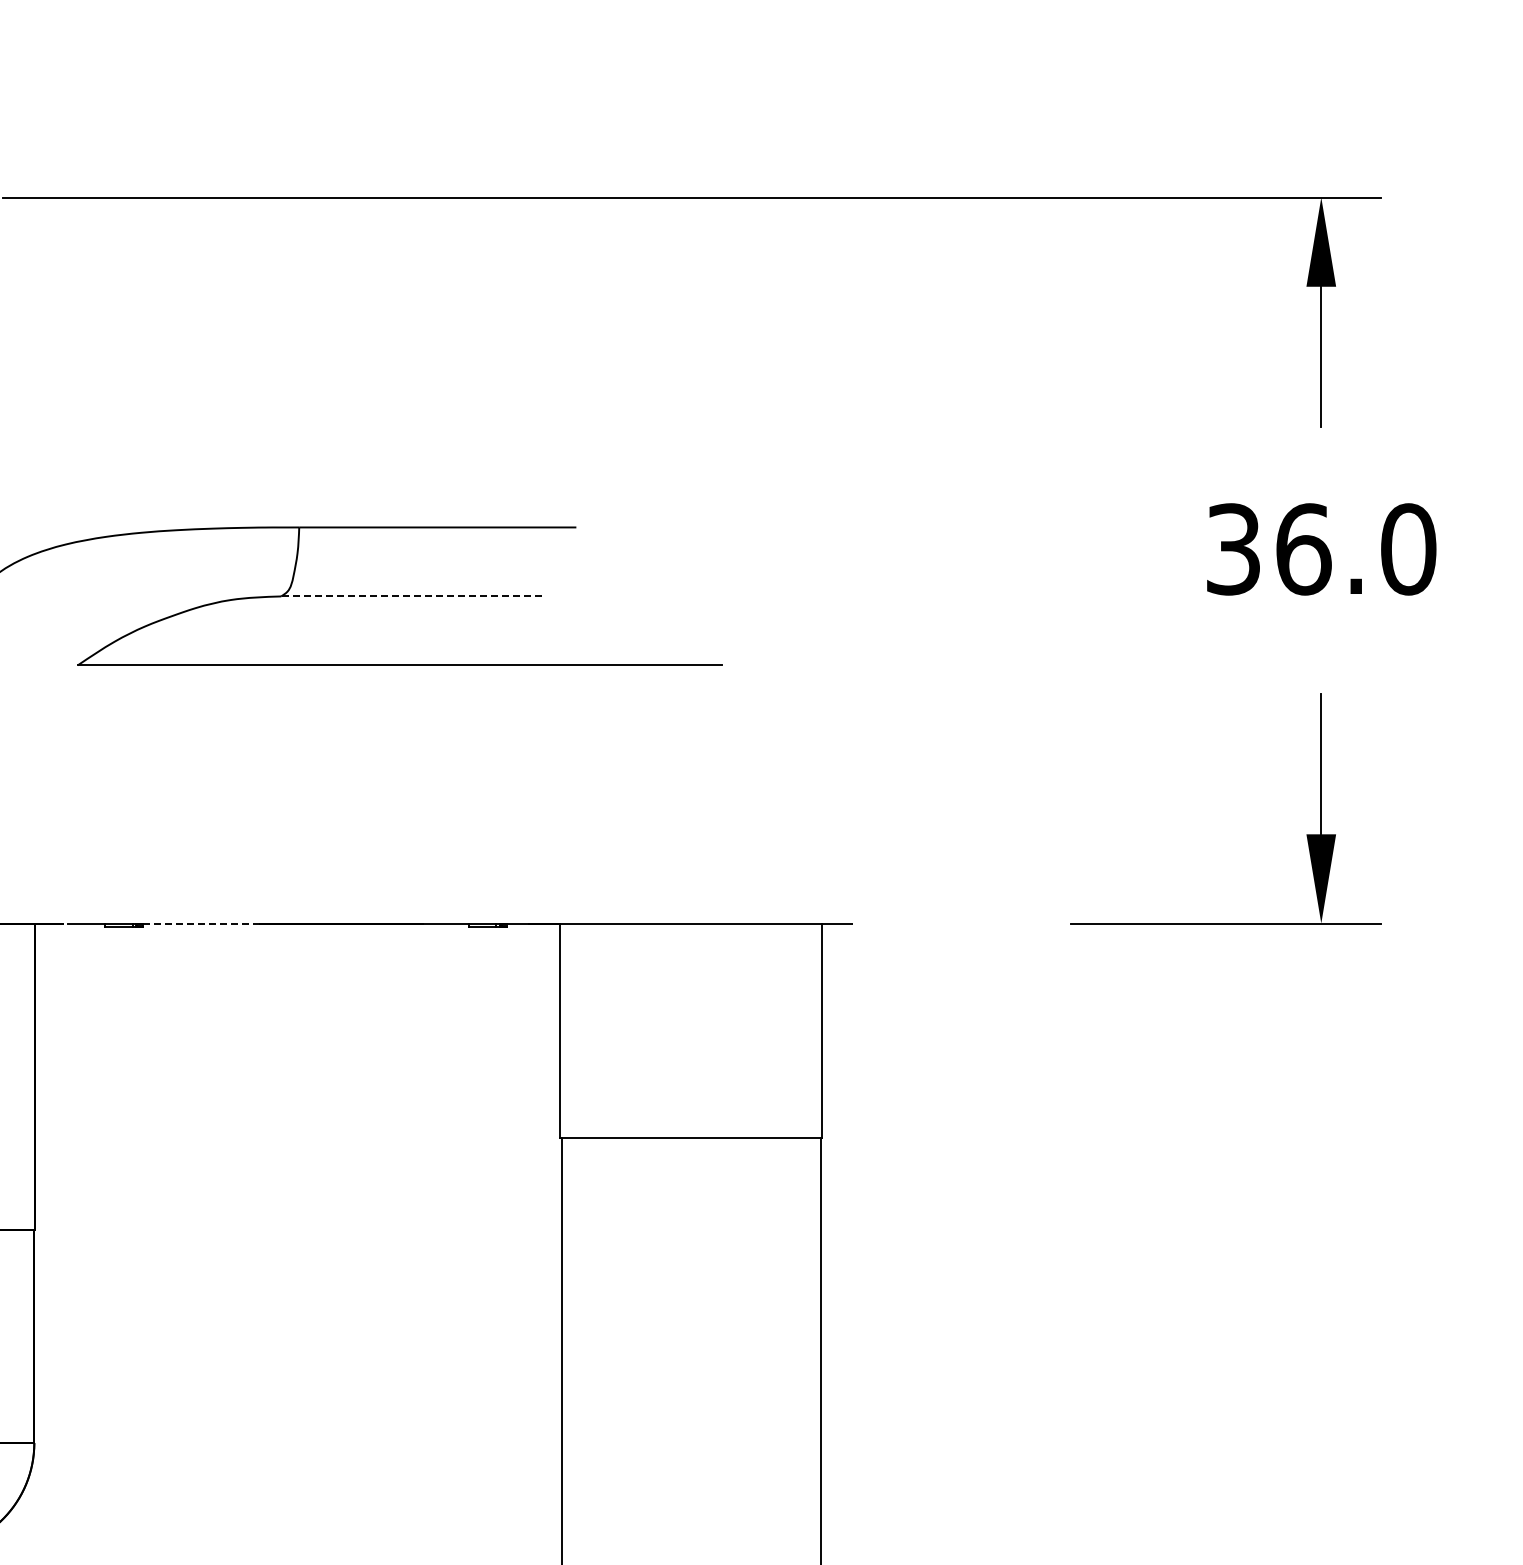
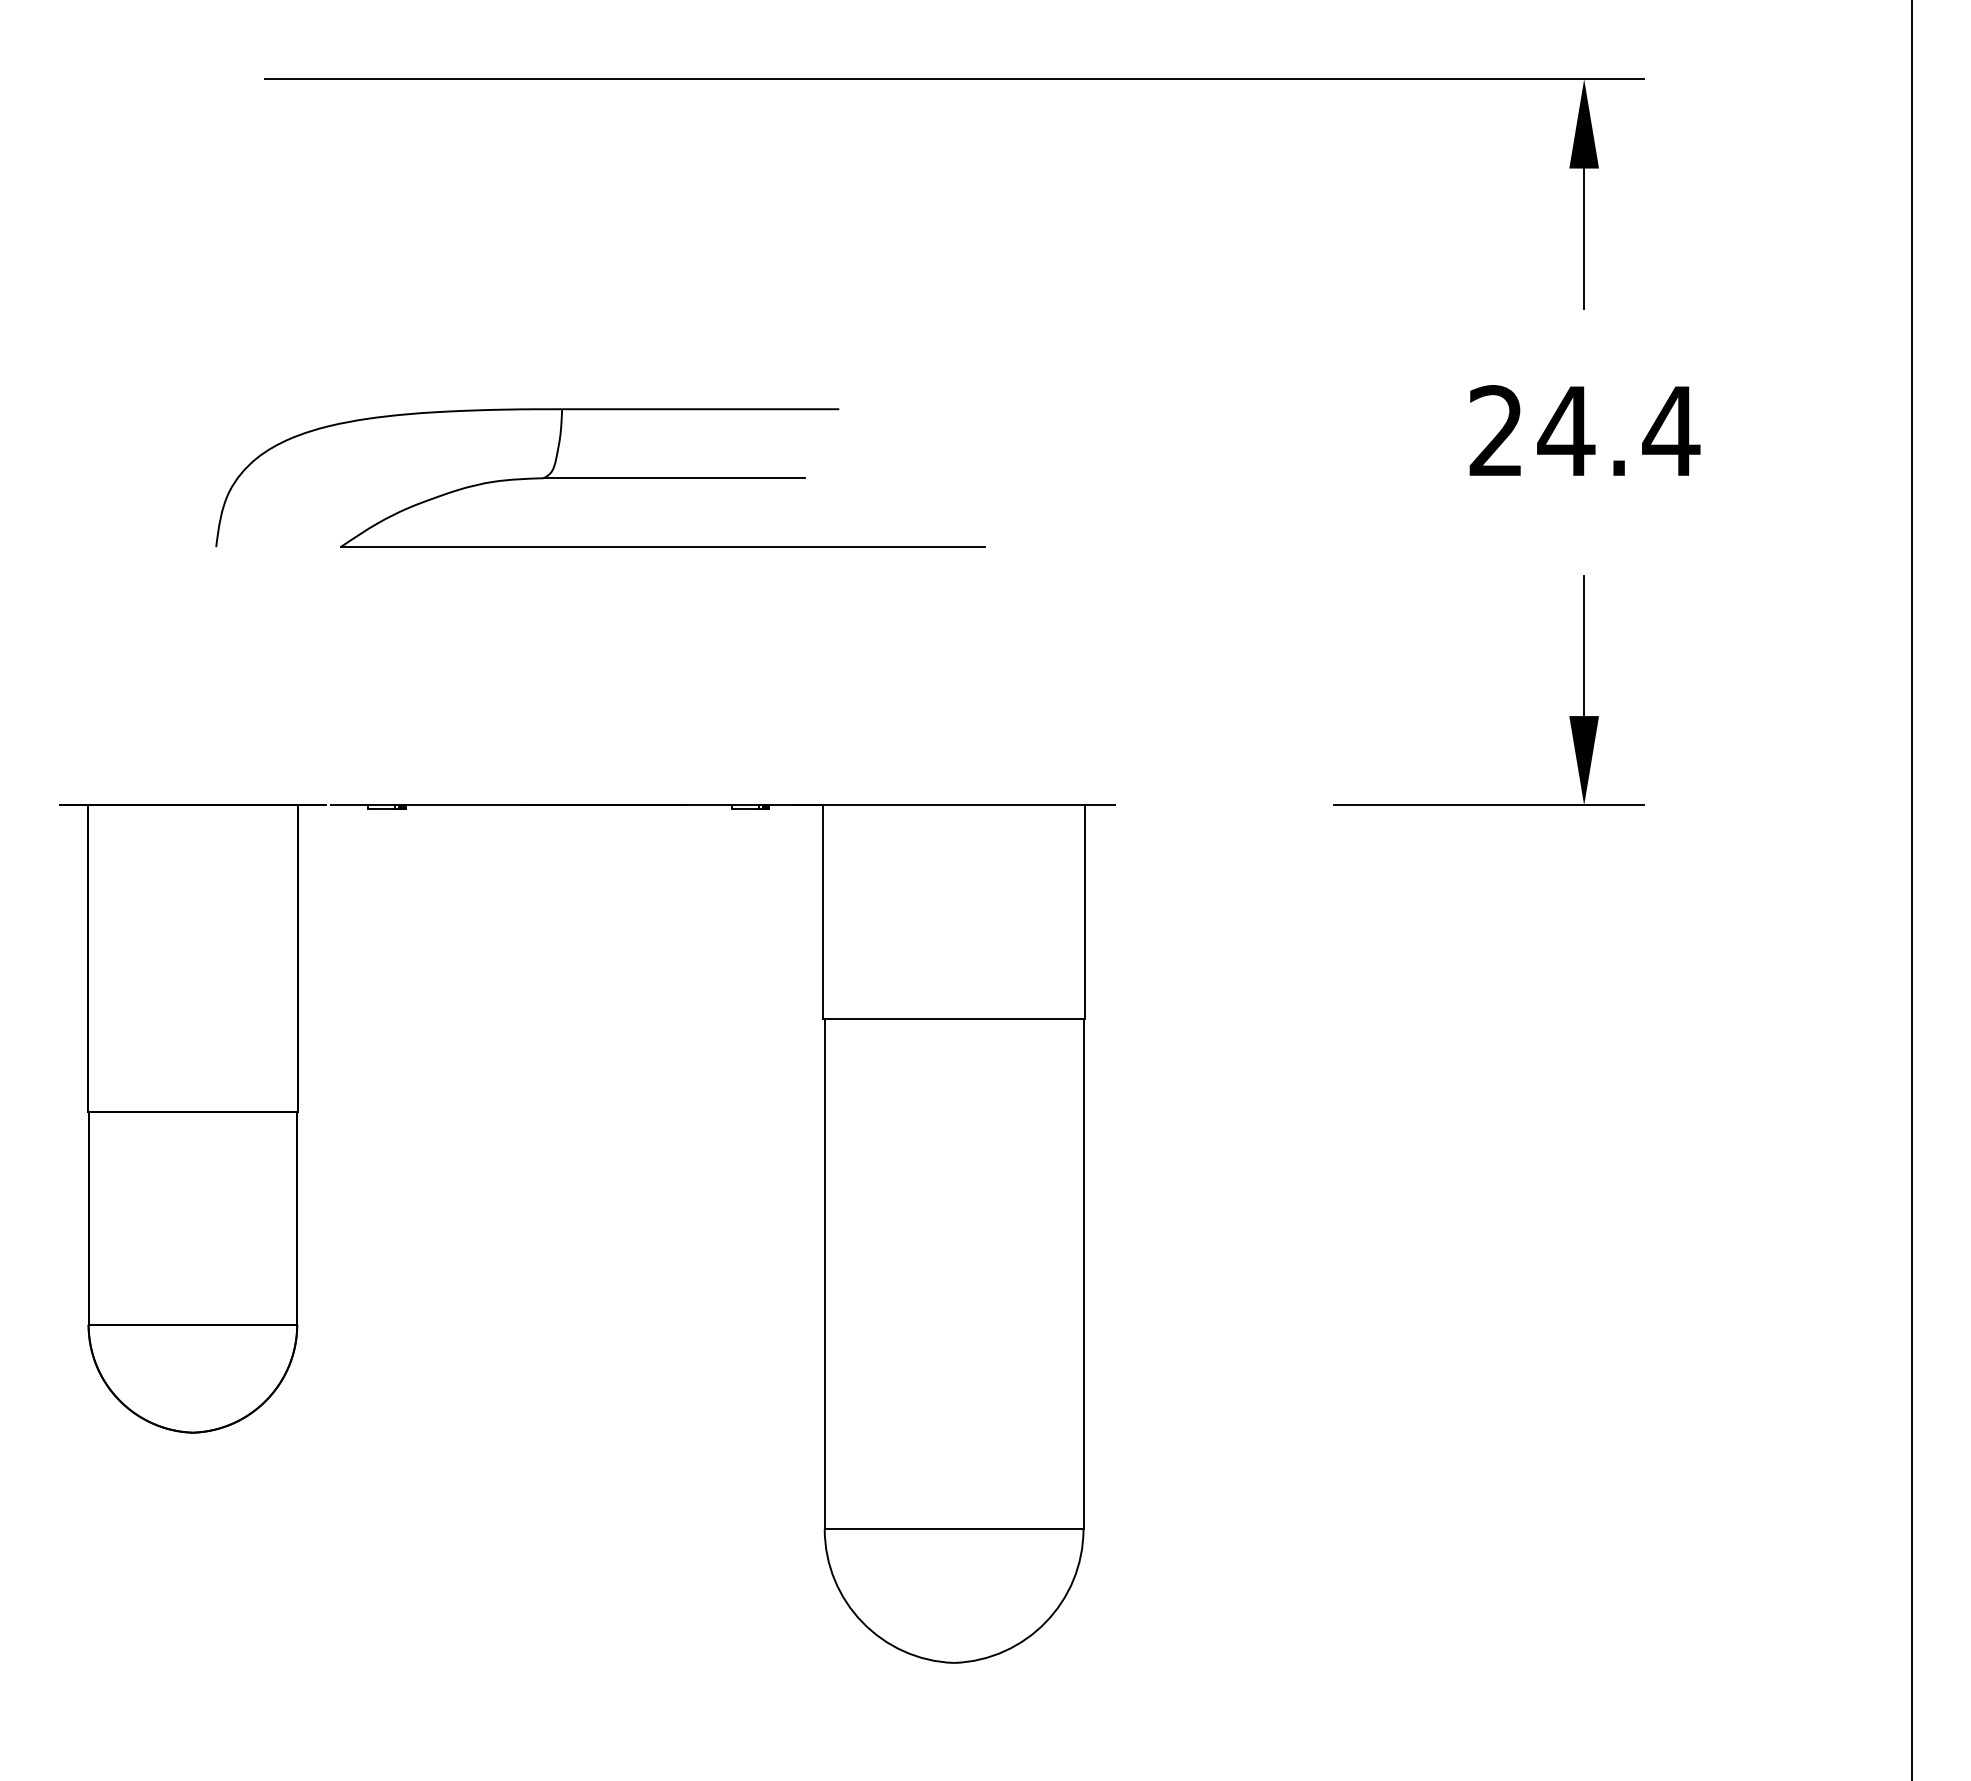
text: (1321, 549) -> (1584, 431), 36.0 -> 24.4
line: (411, 596) -> (674, 478), dashed -> solid
line: (201, 923) -> (464, 805), dashed -> solid

